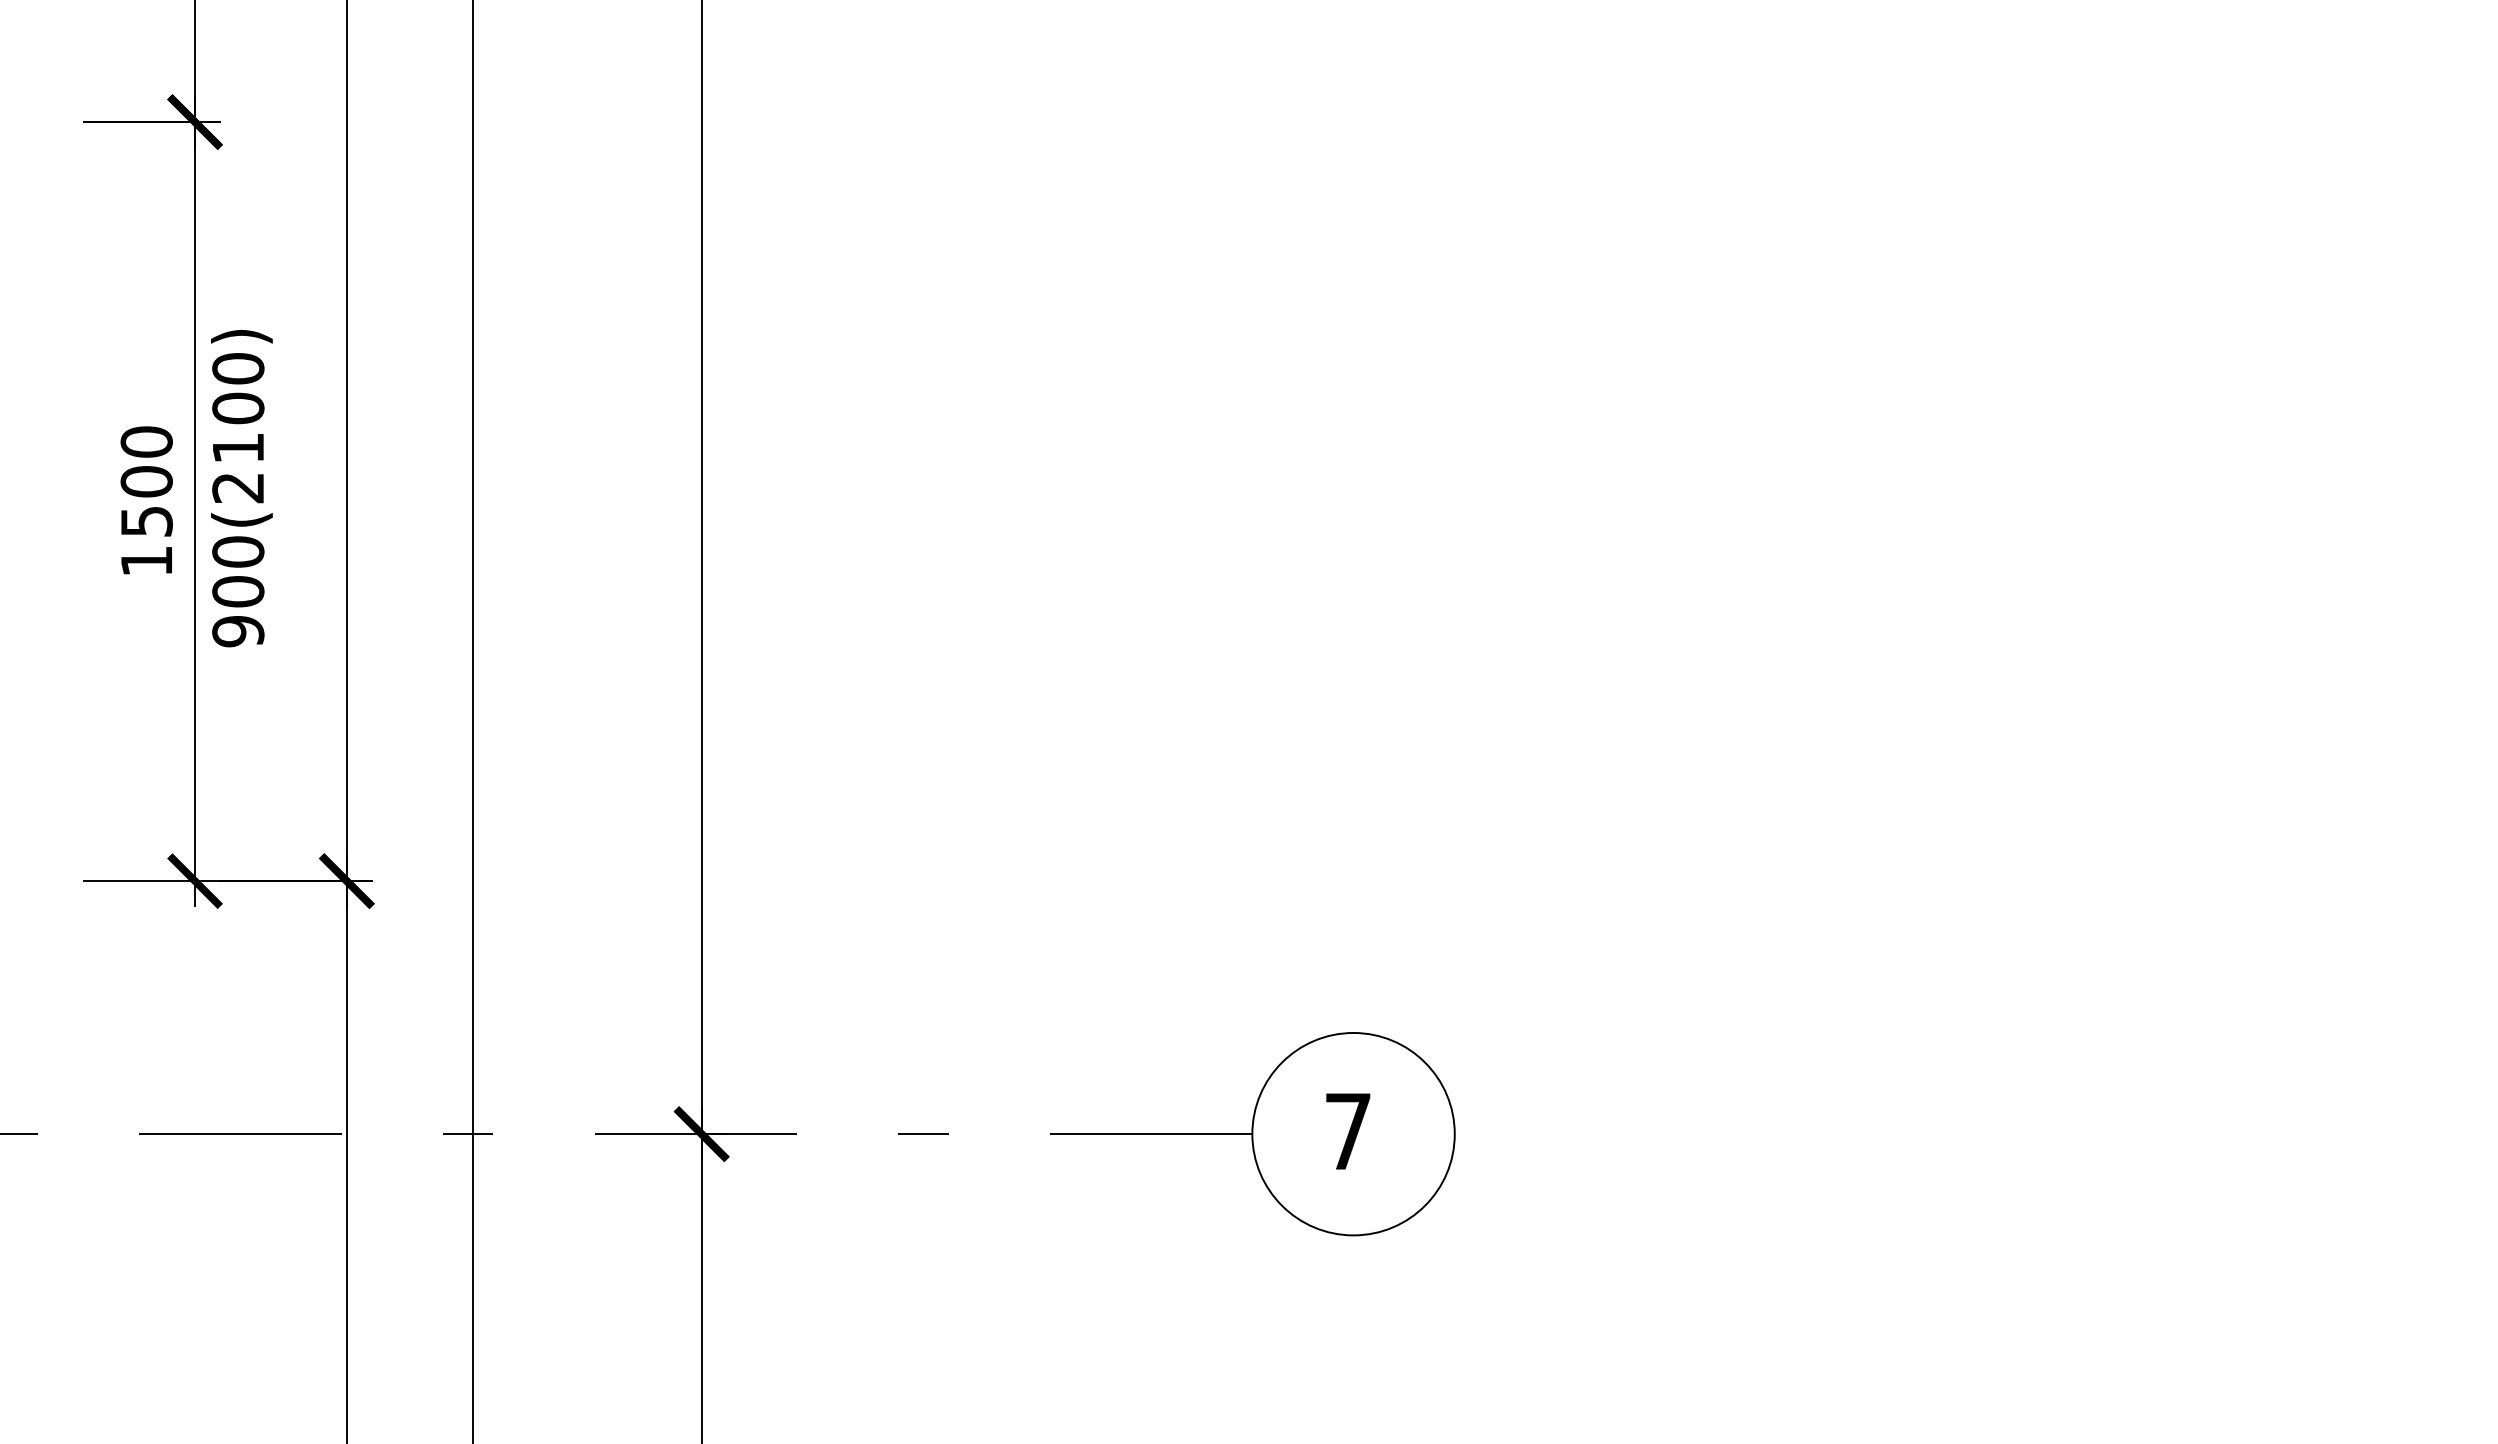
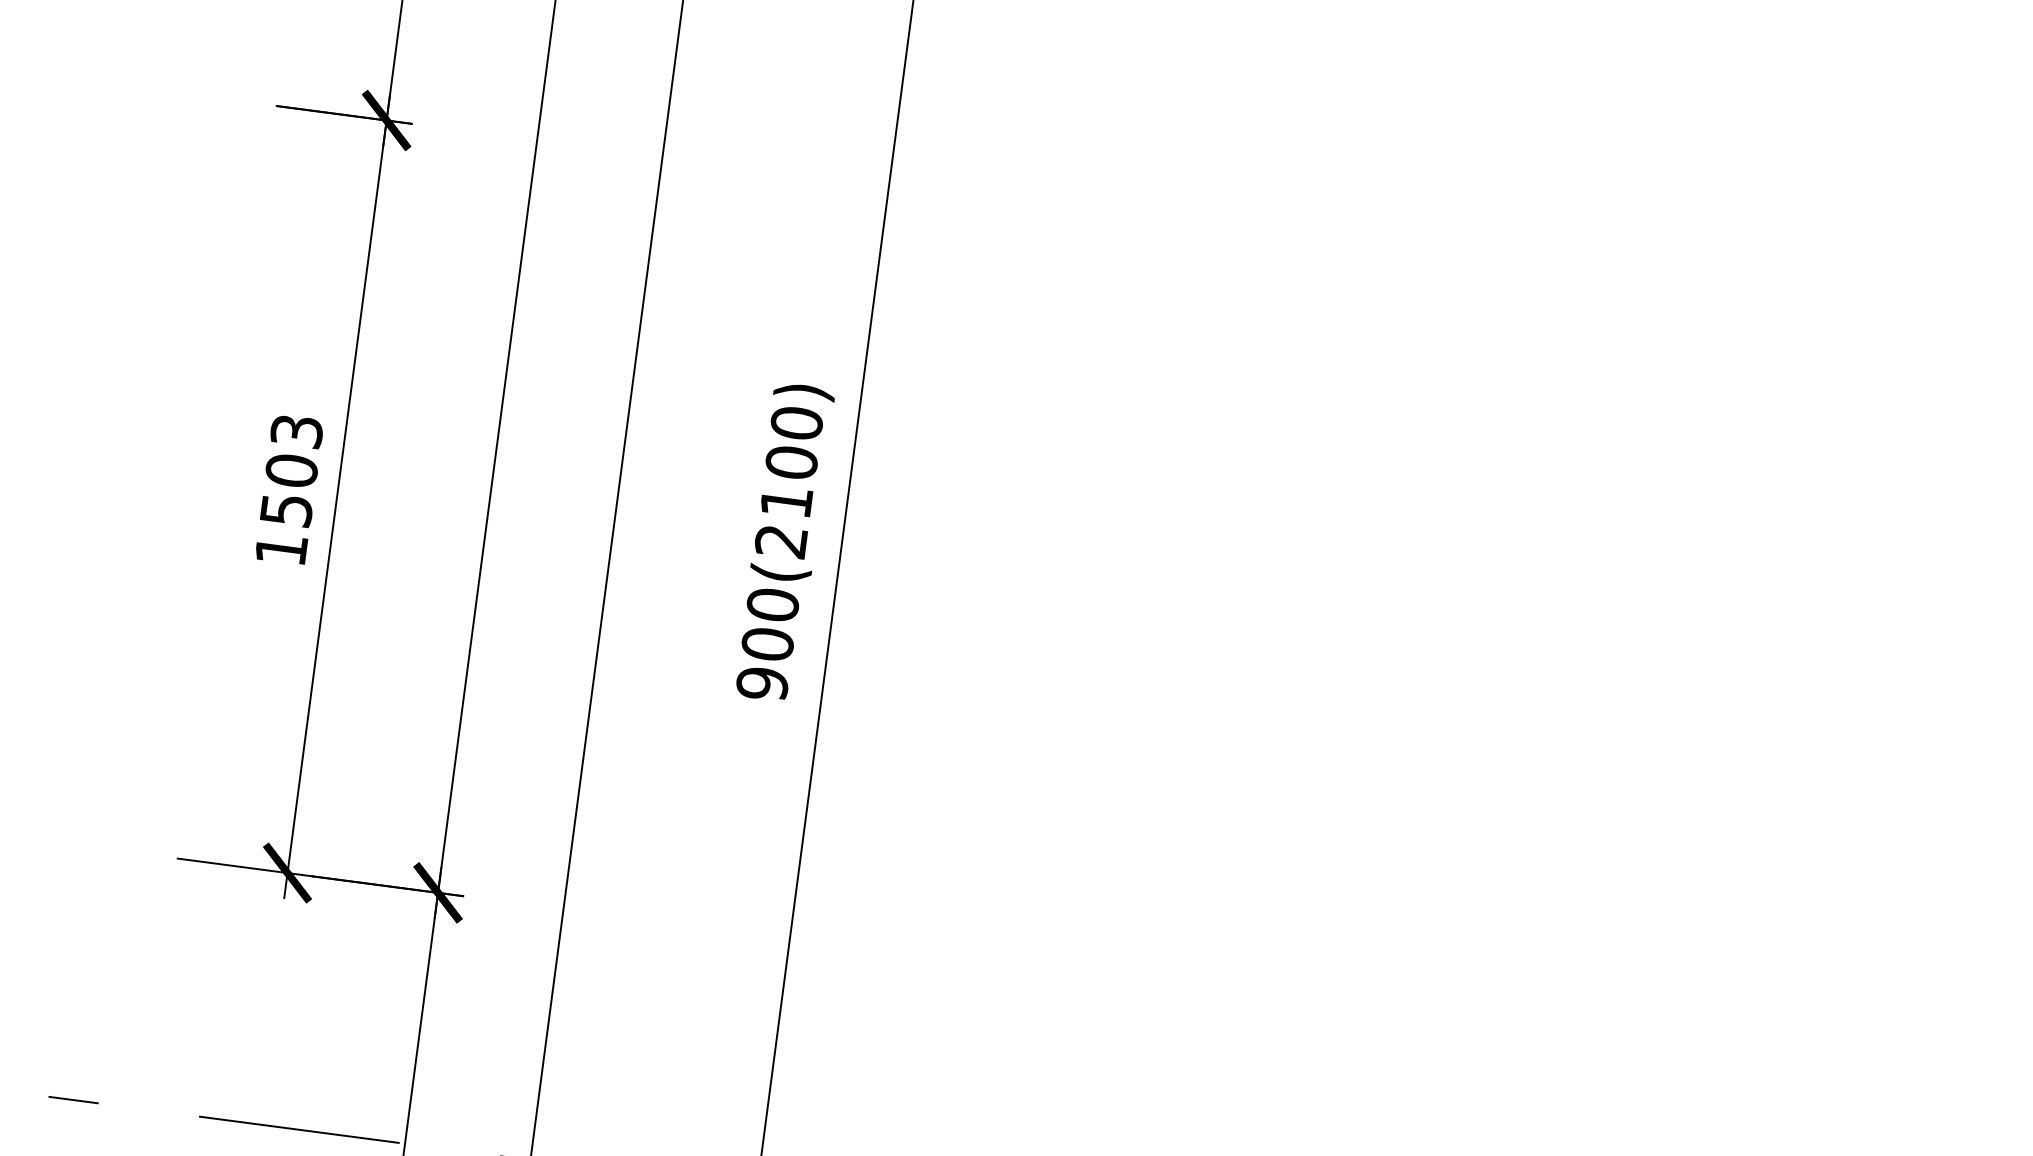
text: (146, 441) -> (296, 430), 1500 -> 1503
text: (241, 488) -> (784, 542), moved

